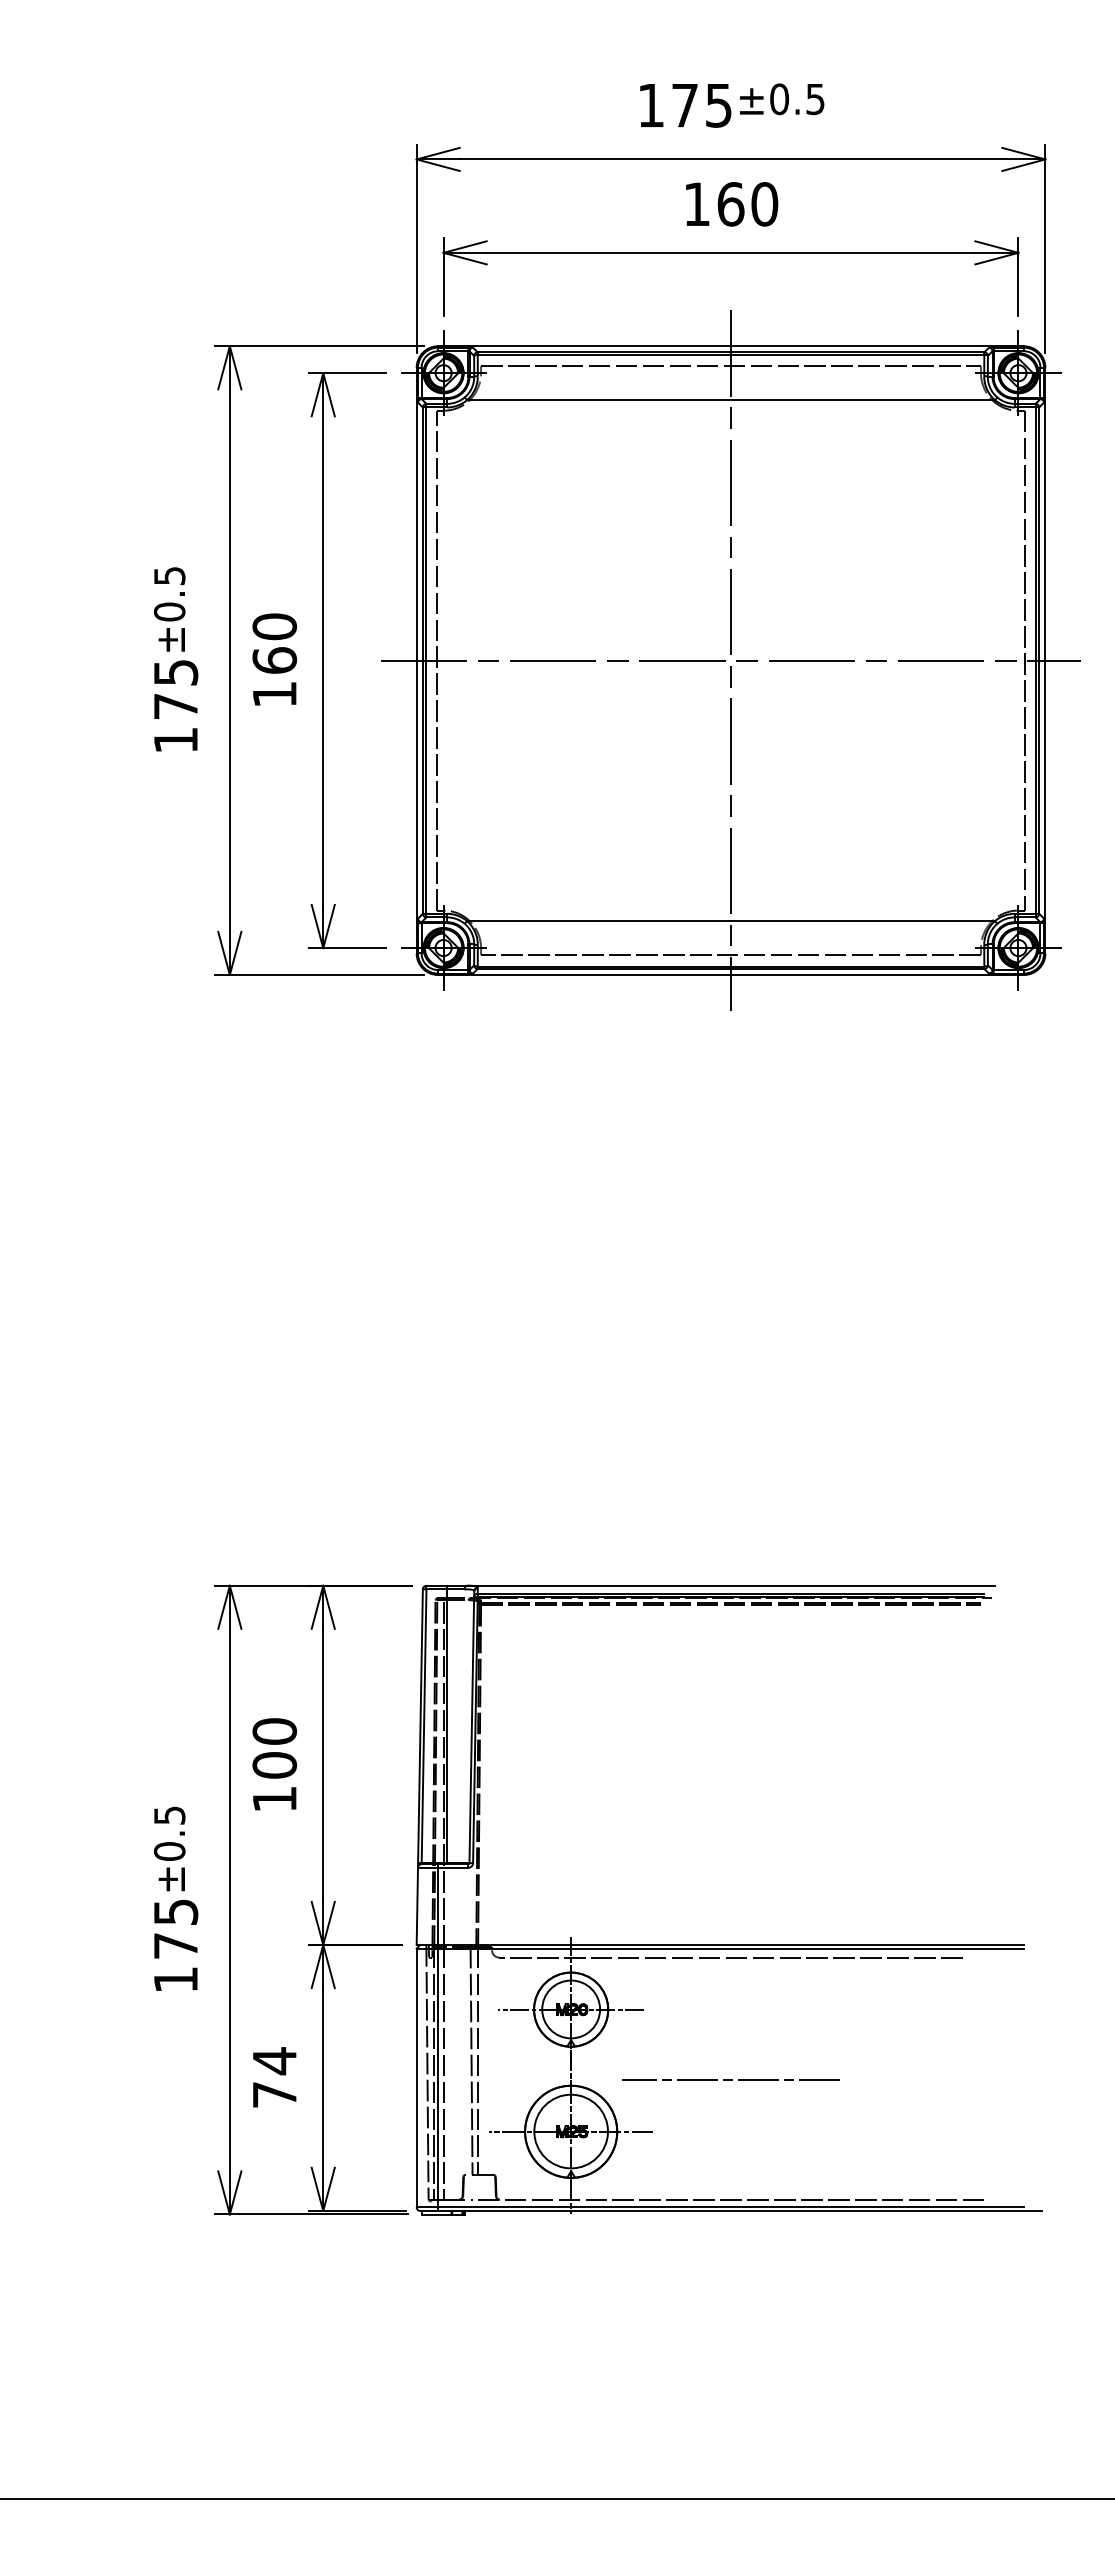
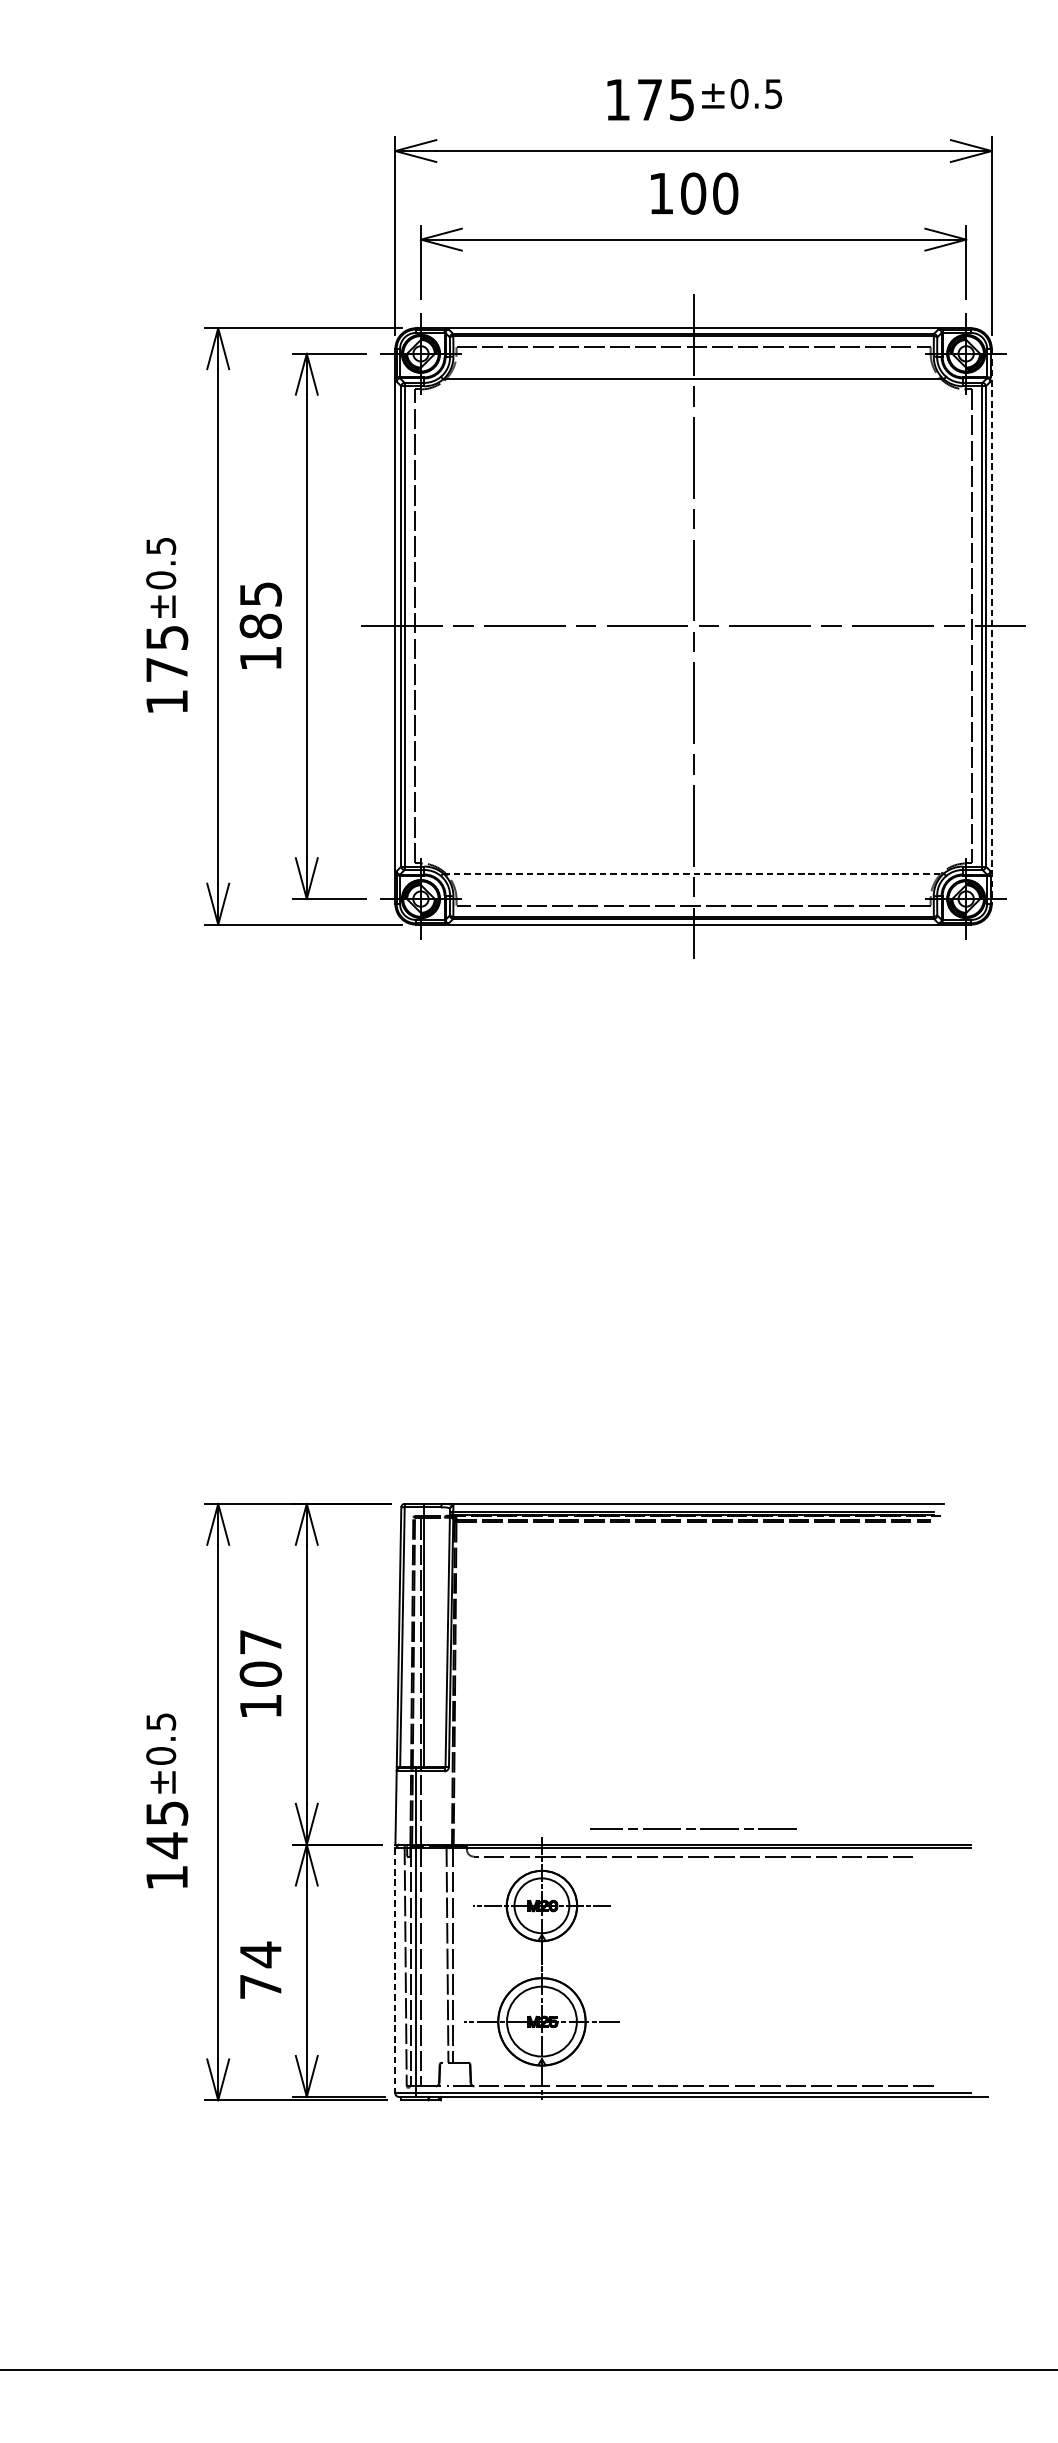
text: (730, 204) -> (693, 193), 160 -> 100
text: (274, 643) -> (260, 610), 160 -> 185
line: (1045, 660) -> (991, 626), solid -> dashed
line: (731, 921) -> (694, 873), solid -> dashed
text: (274, 1731) -> (260, 1642), 100 -> 107
text: (175, 1946) -> (166, 1846), 175 -> 145
line: (416, 2078) -> (395, 1971), solid -> dashed
line: (730, 2079) -> (693, 1829), moved

